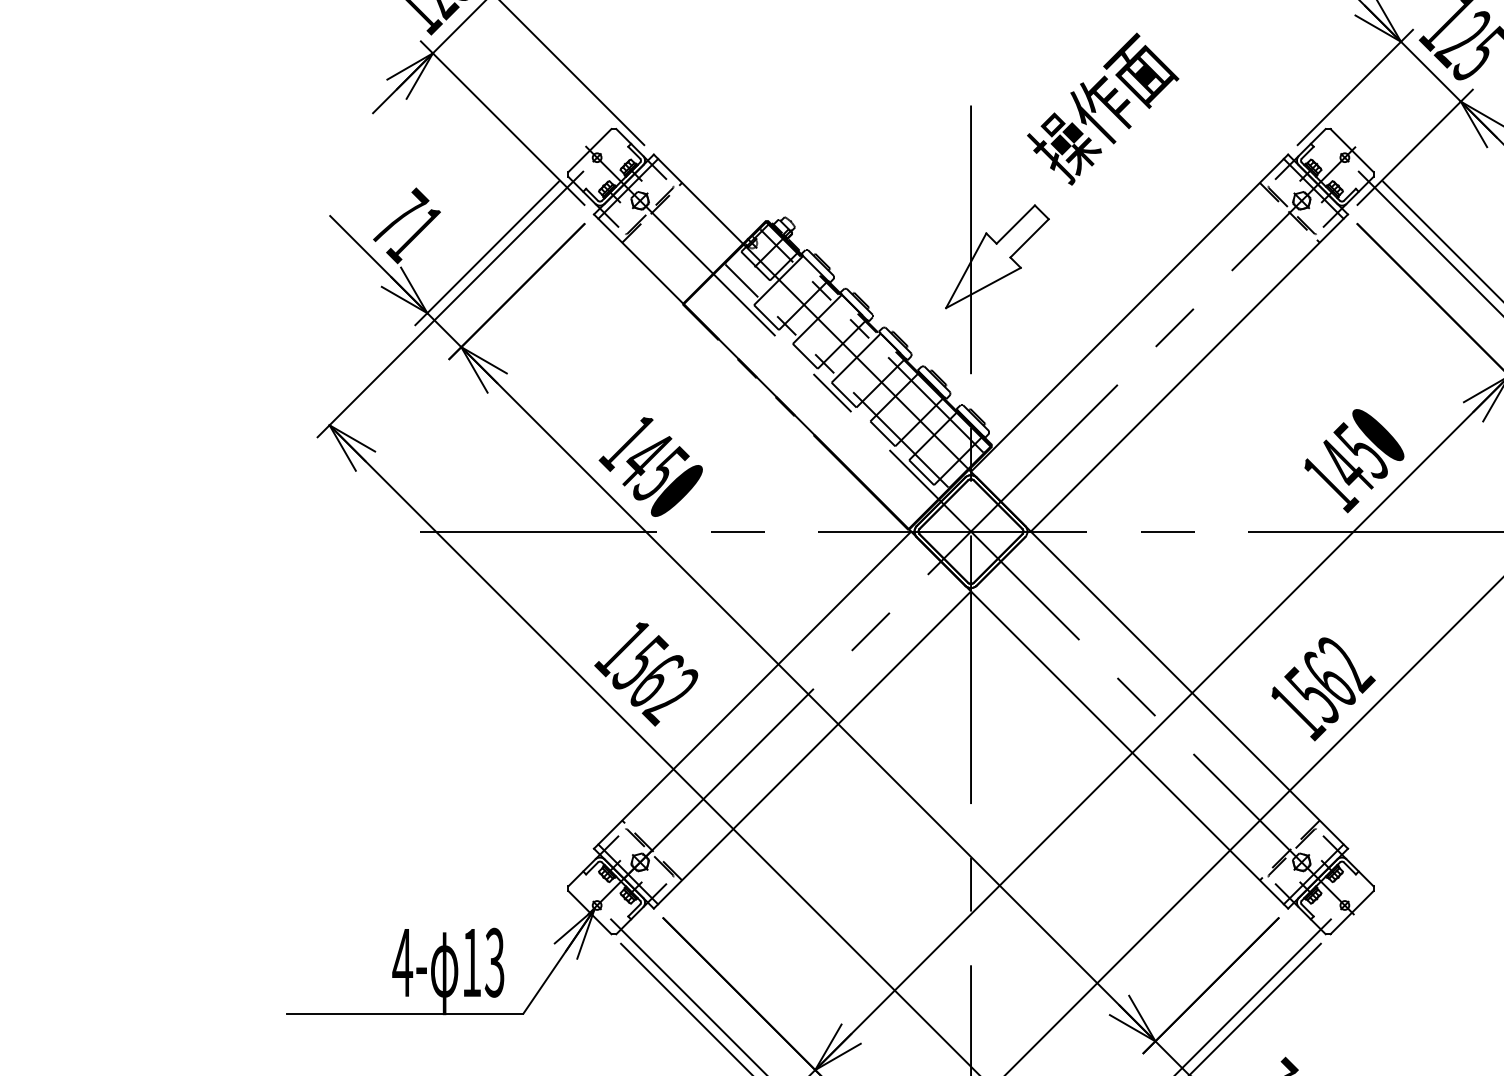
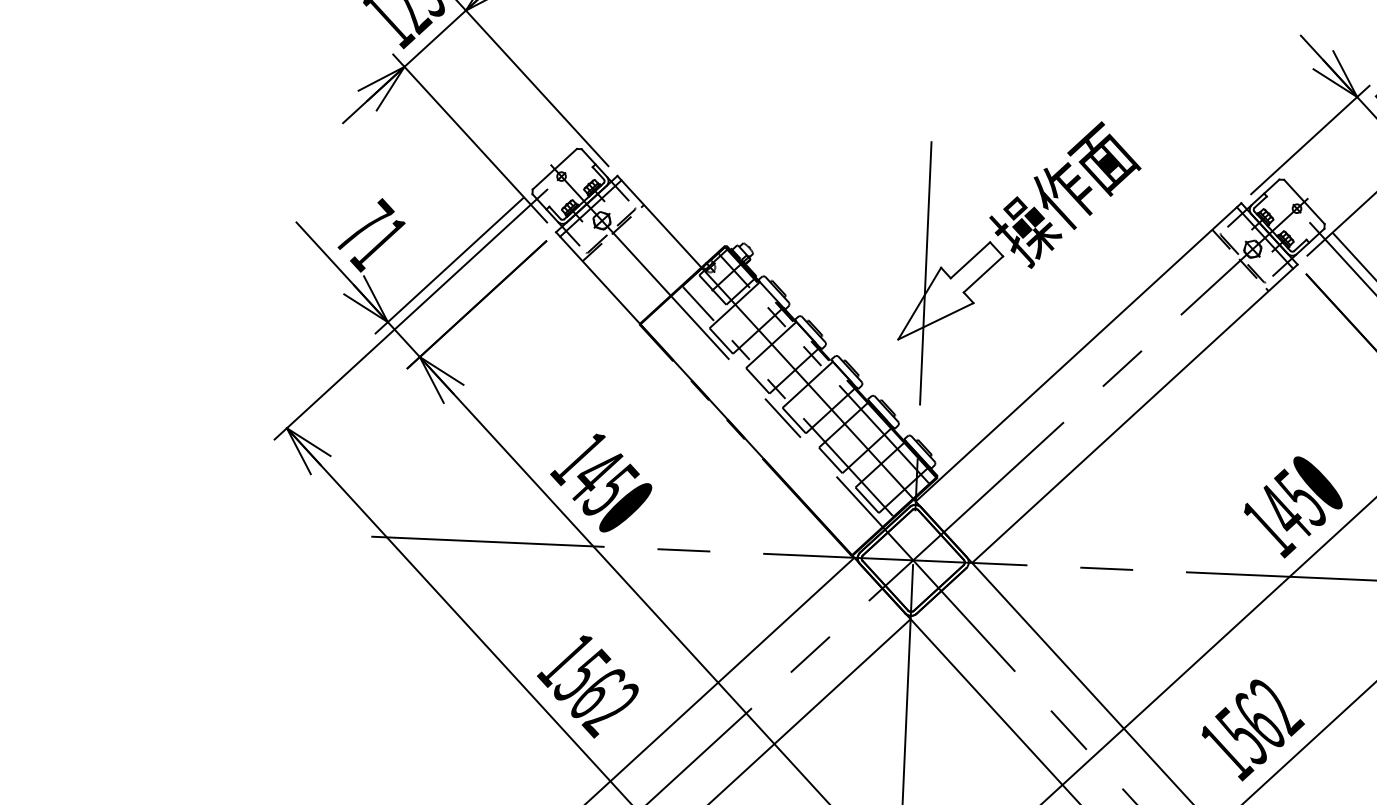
text: (1103, 108) -> (1065, 194), moved

